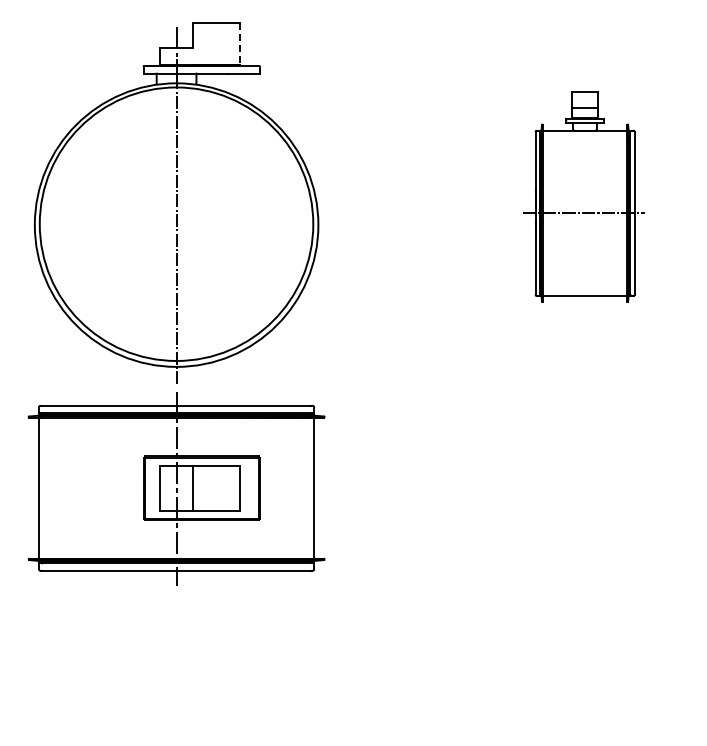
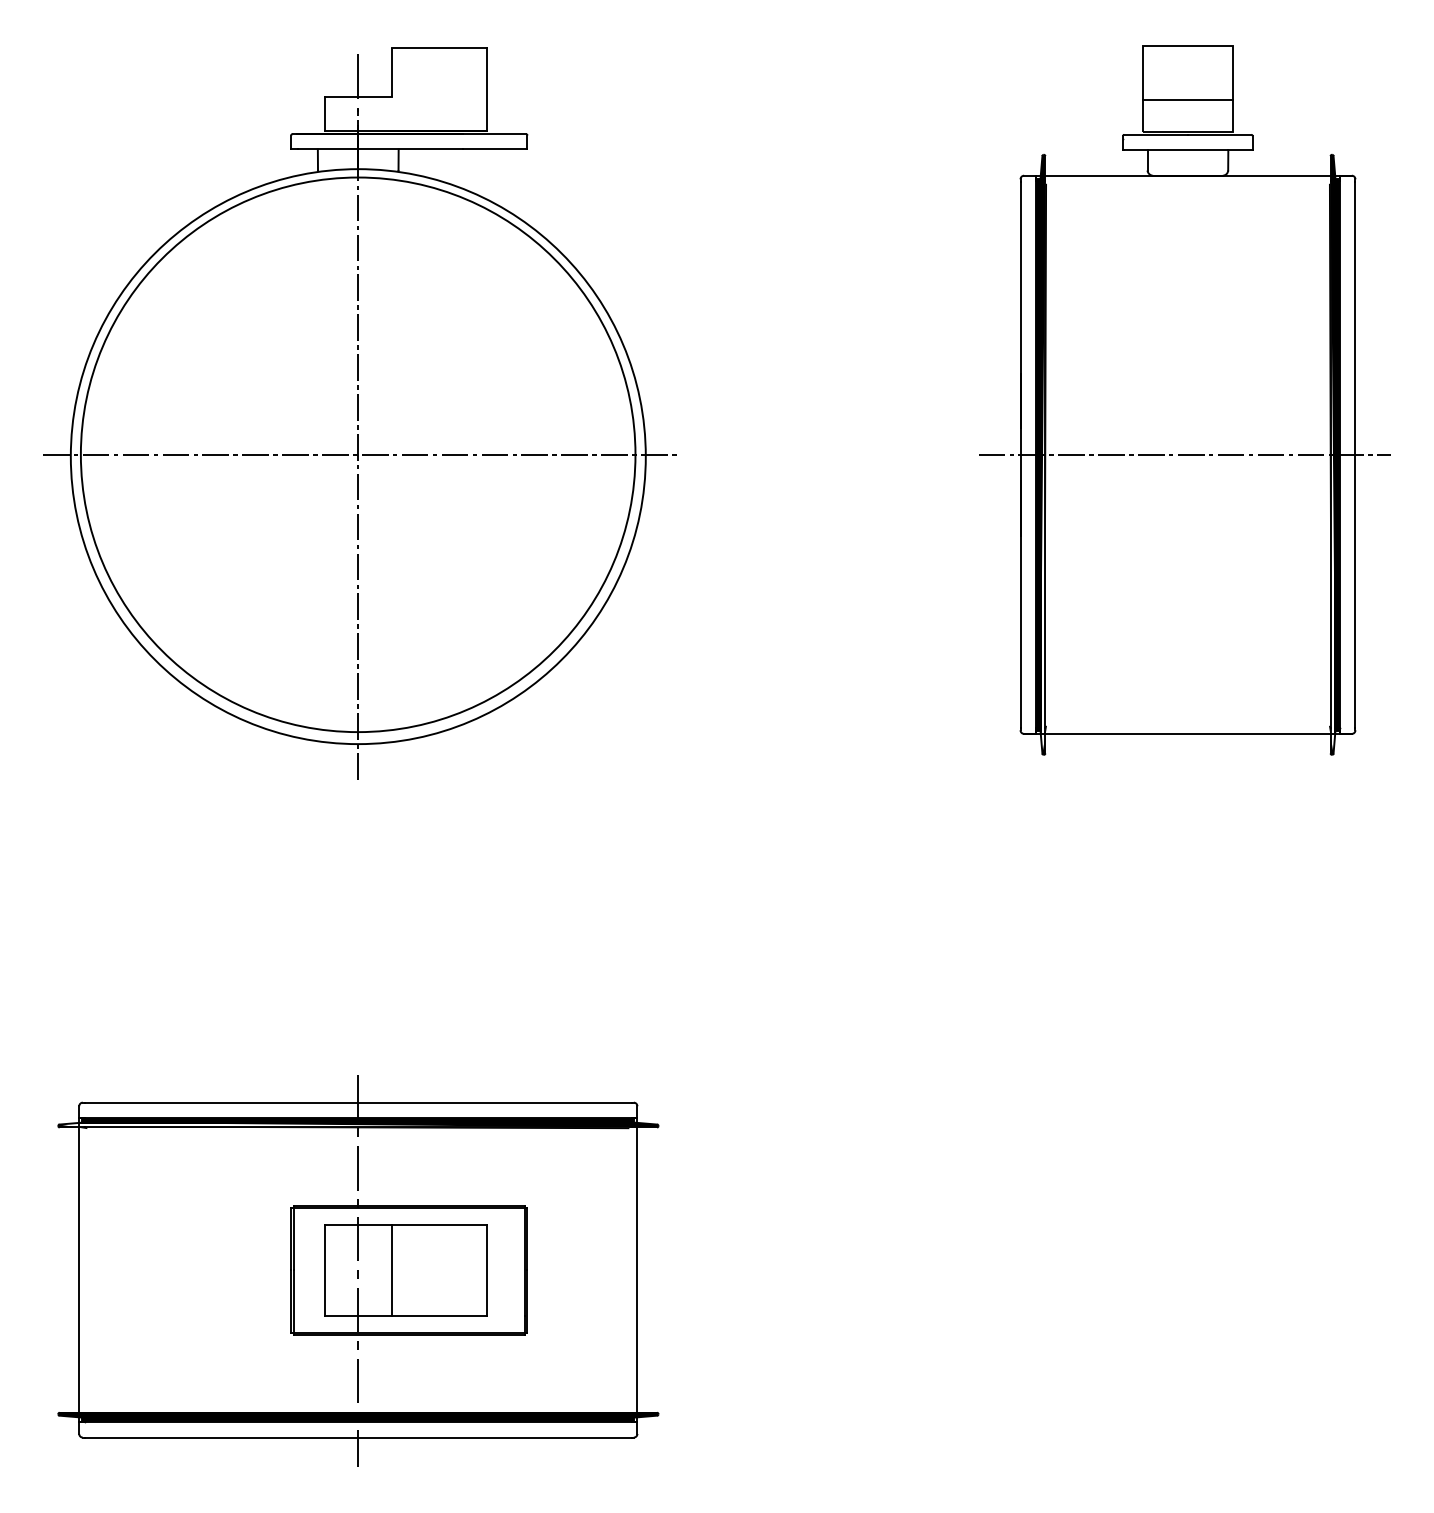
line: (240, 44) -> (487, 90), dashed -> solid
part: (583, 196) -> (1183, 398), size x1.67
line: (177, 224) -> (360, 455), added
part: (176, 488) -> (358, 1270), moved

